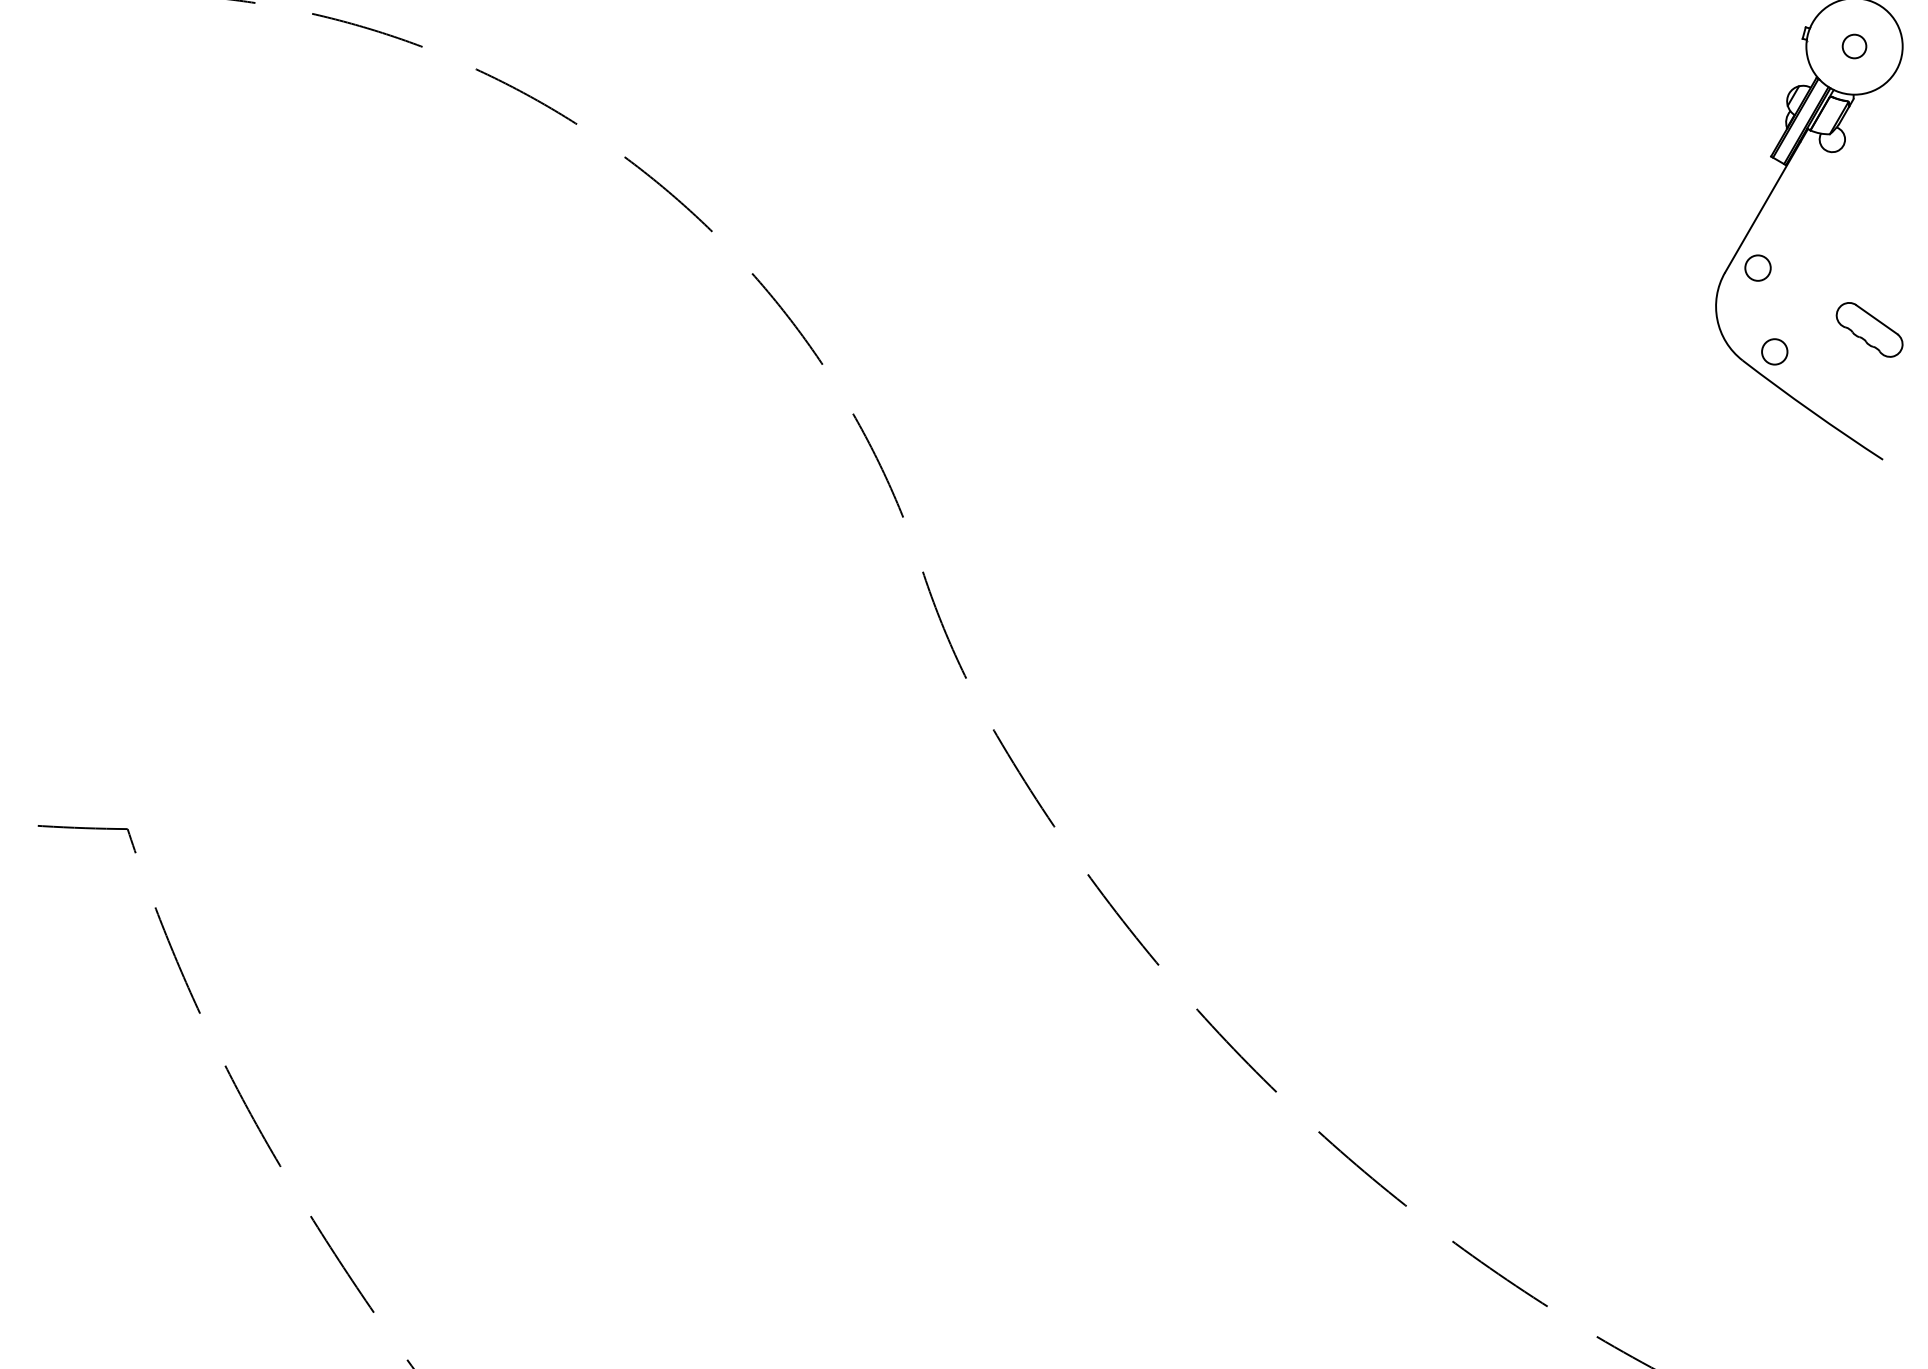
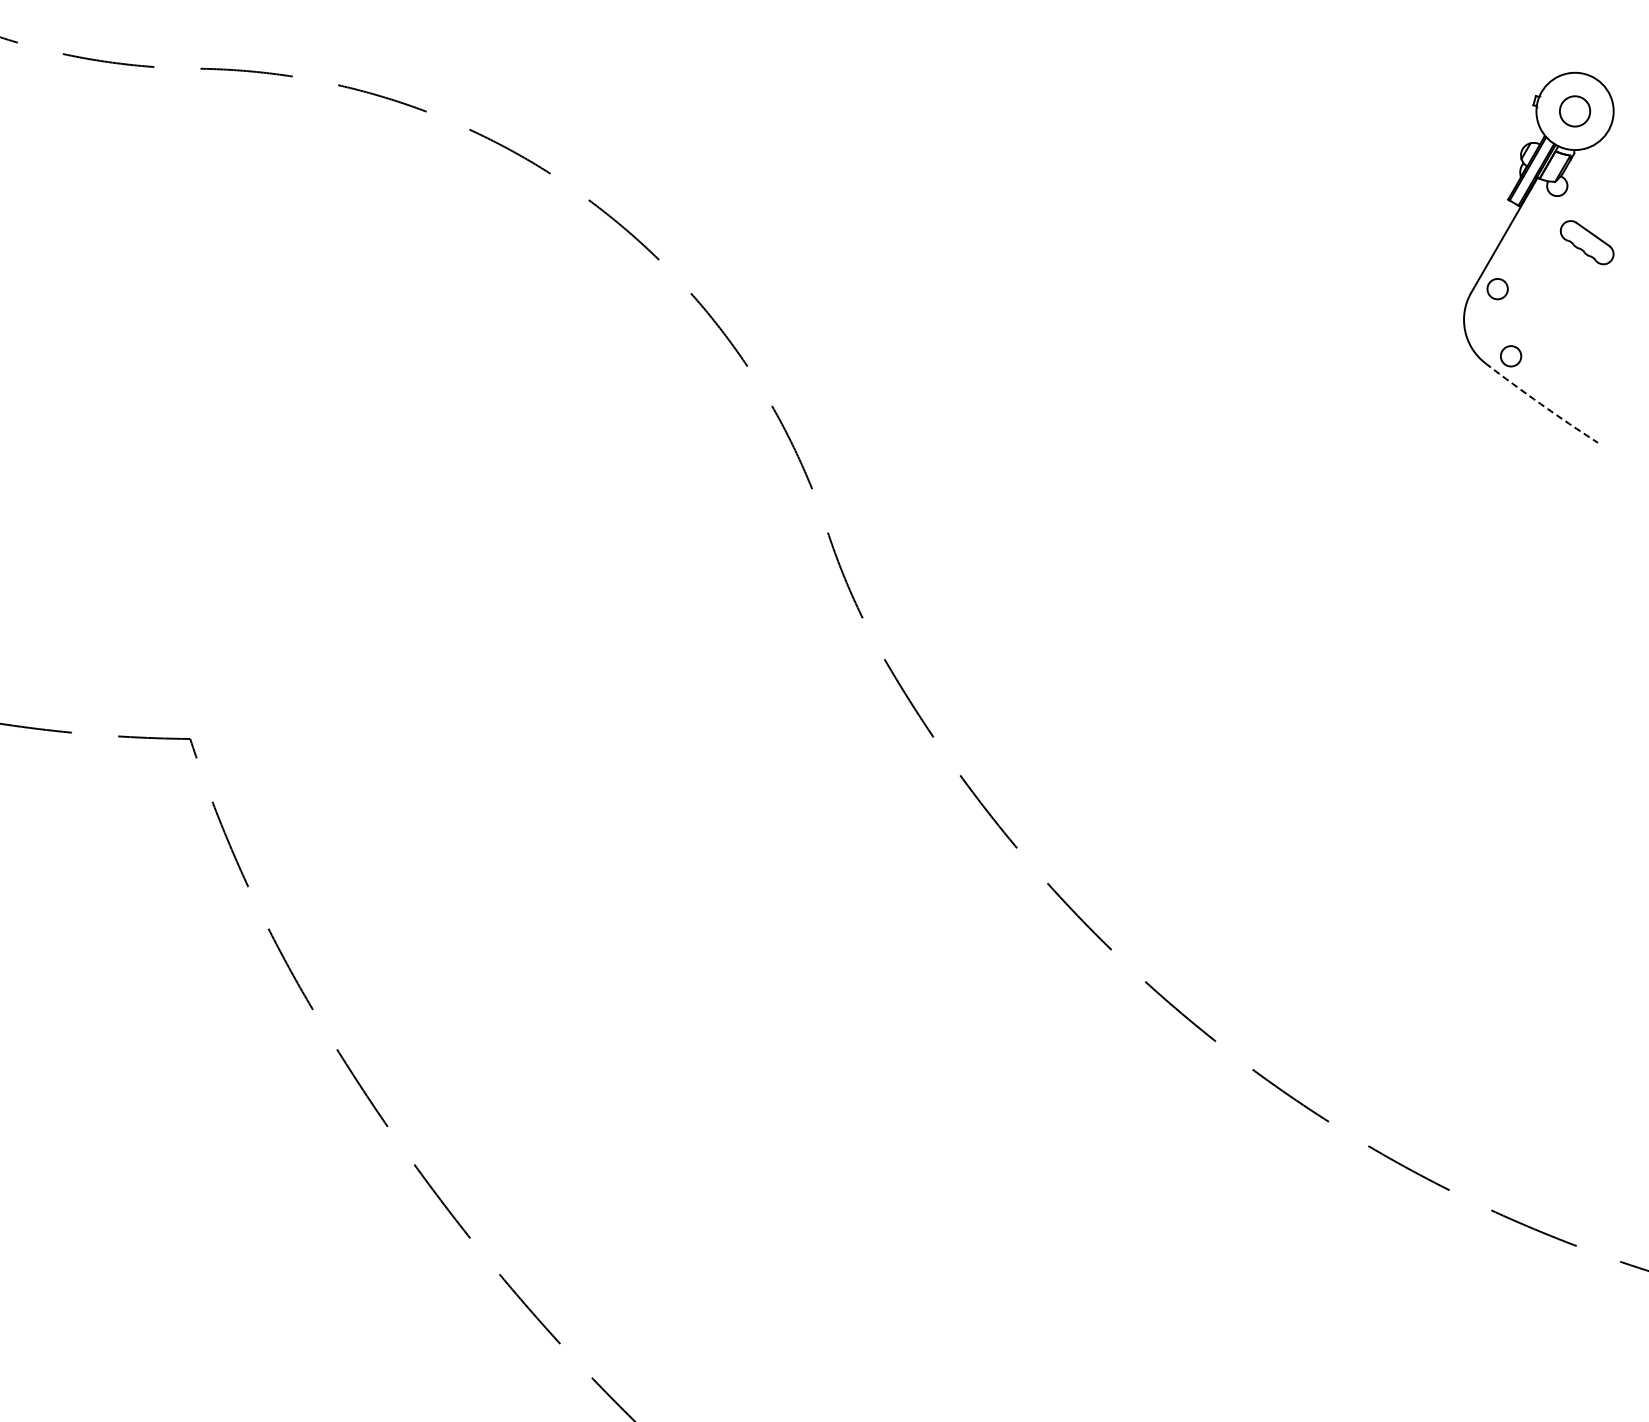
circle: (1853, 45) -> (1574, 110), size x1.6
part: (1868, 329) -> (1586, 242), moved
arc: (1811, 411) -> (1540, 404), solid -> dashed

